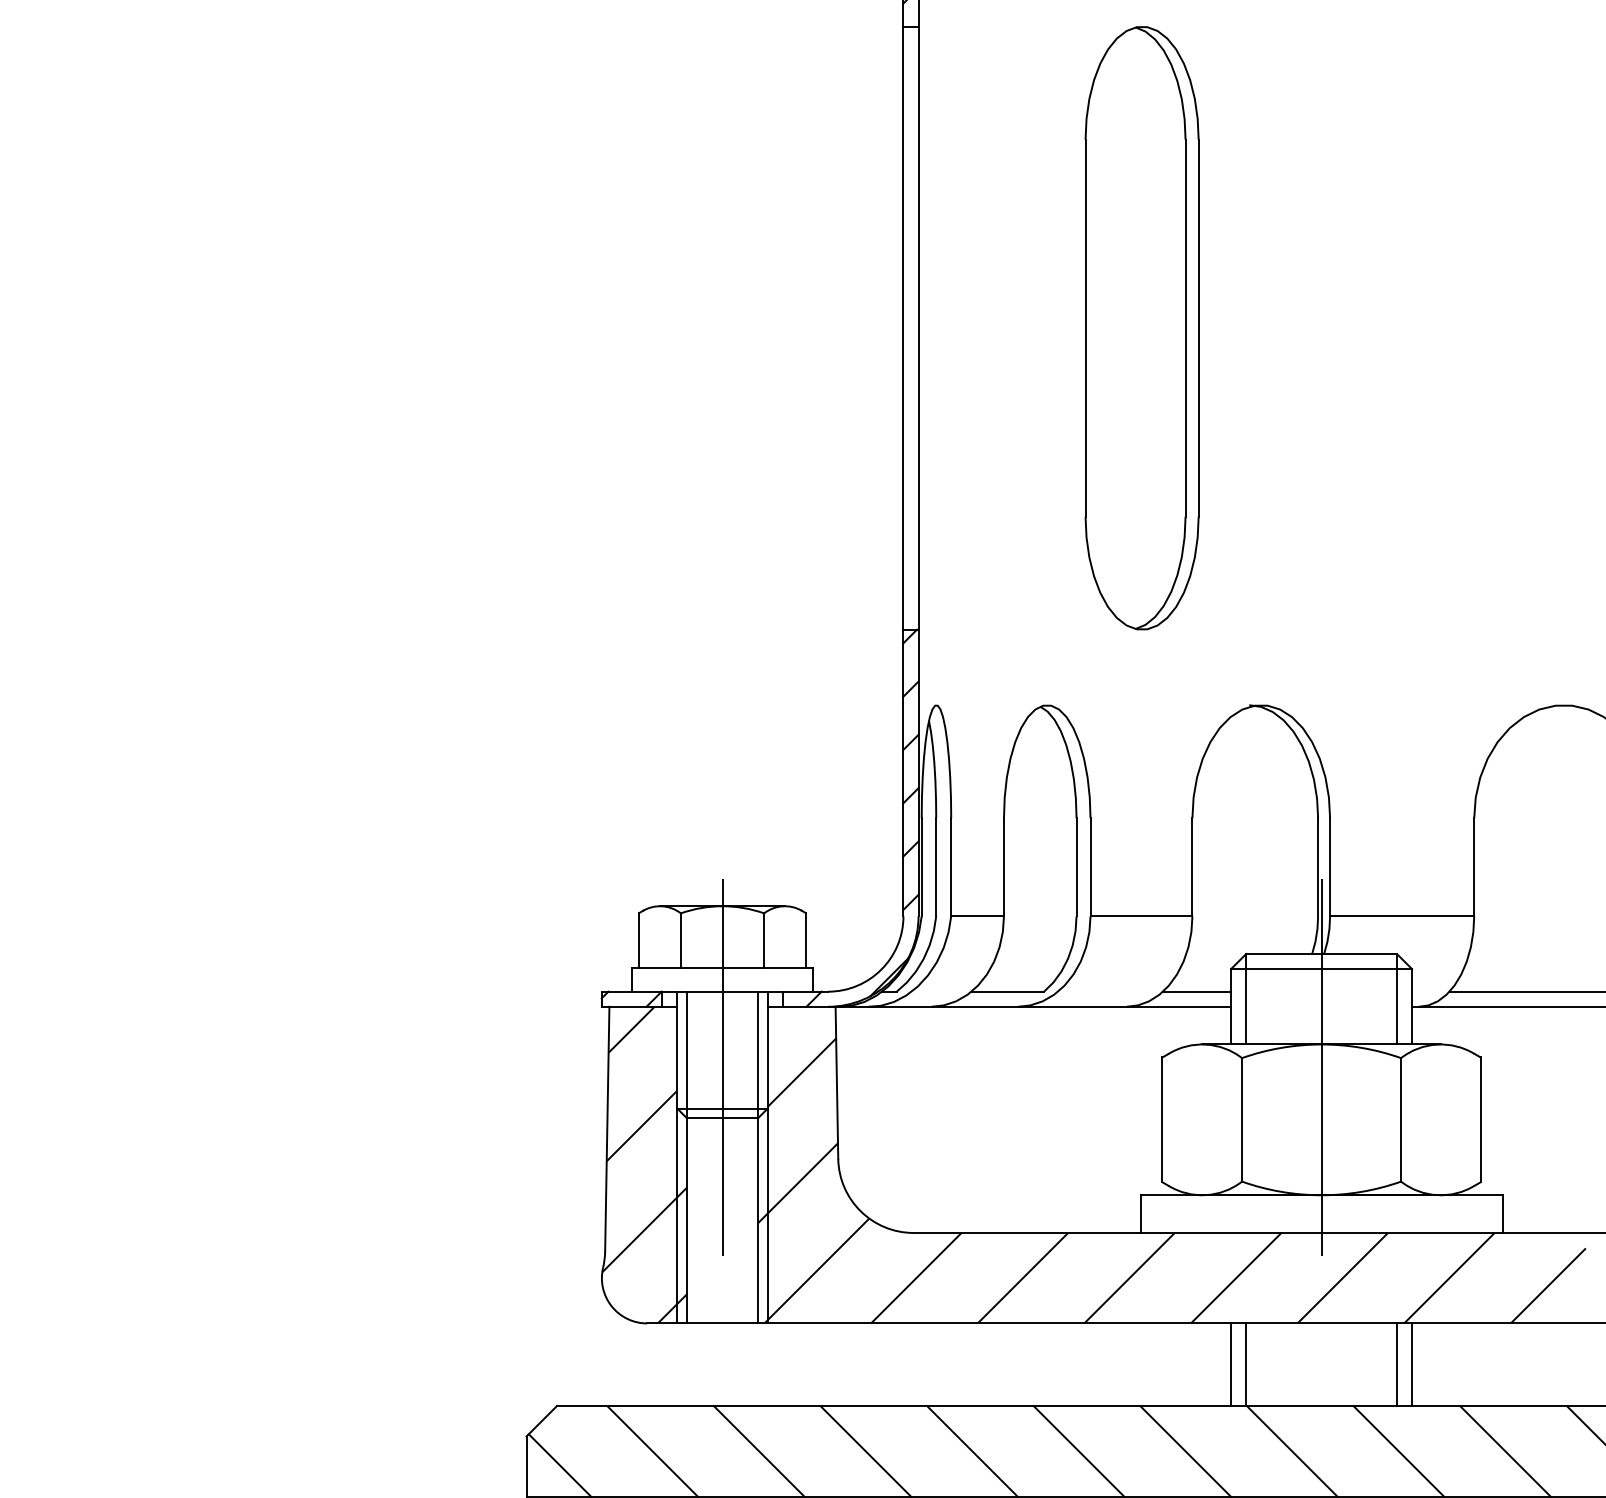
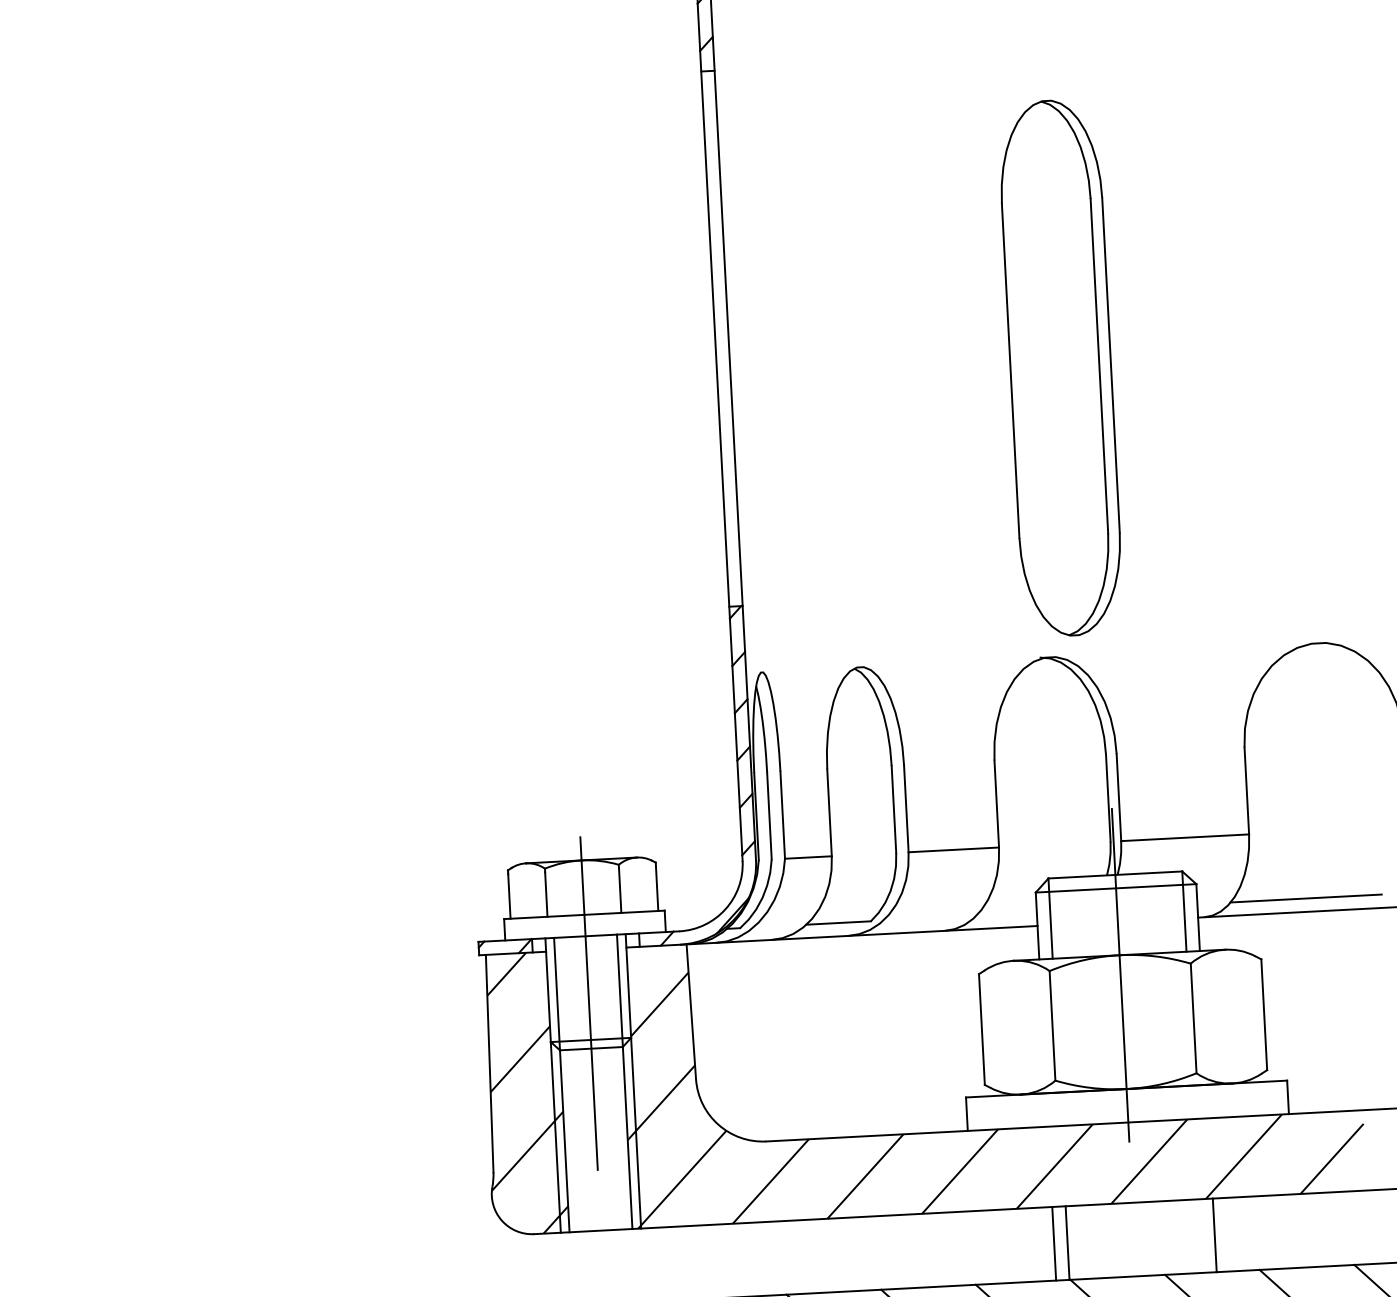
part: (1141, 328) -> (1060, 368), moved
line: (1196, 991) -> (1006, 914), removed
line: (1396, 1364) -> (1200, 1235), removed

